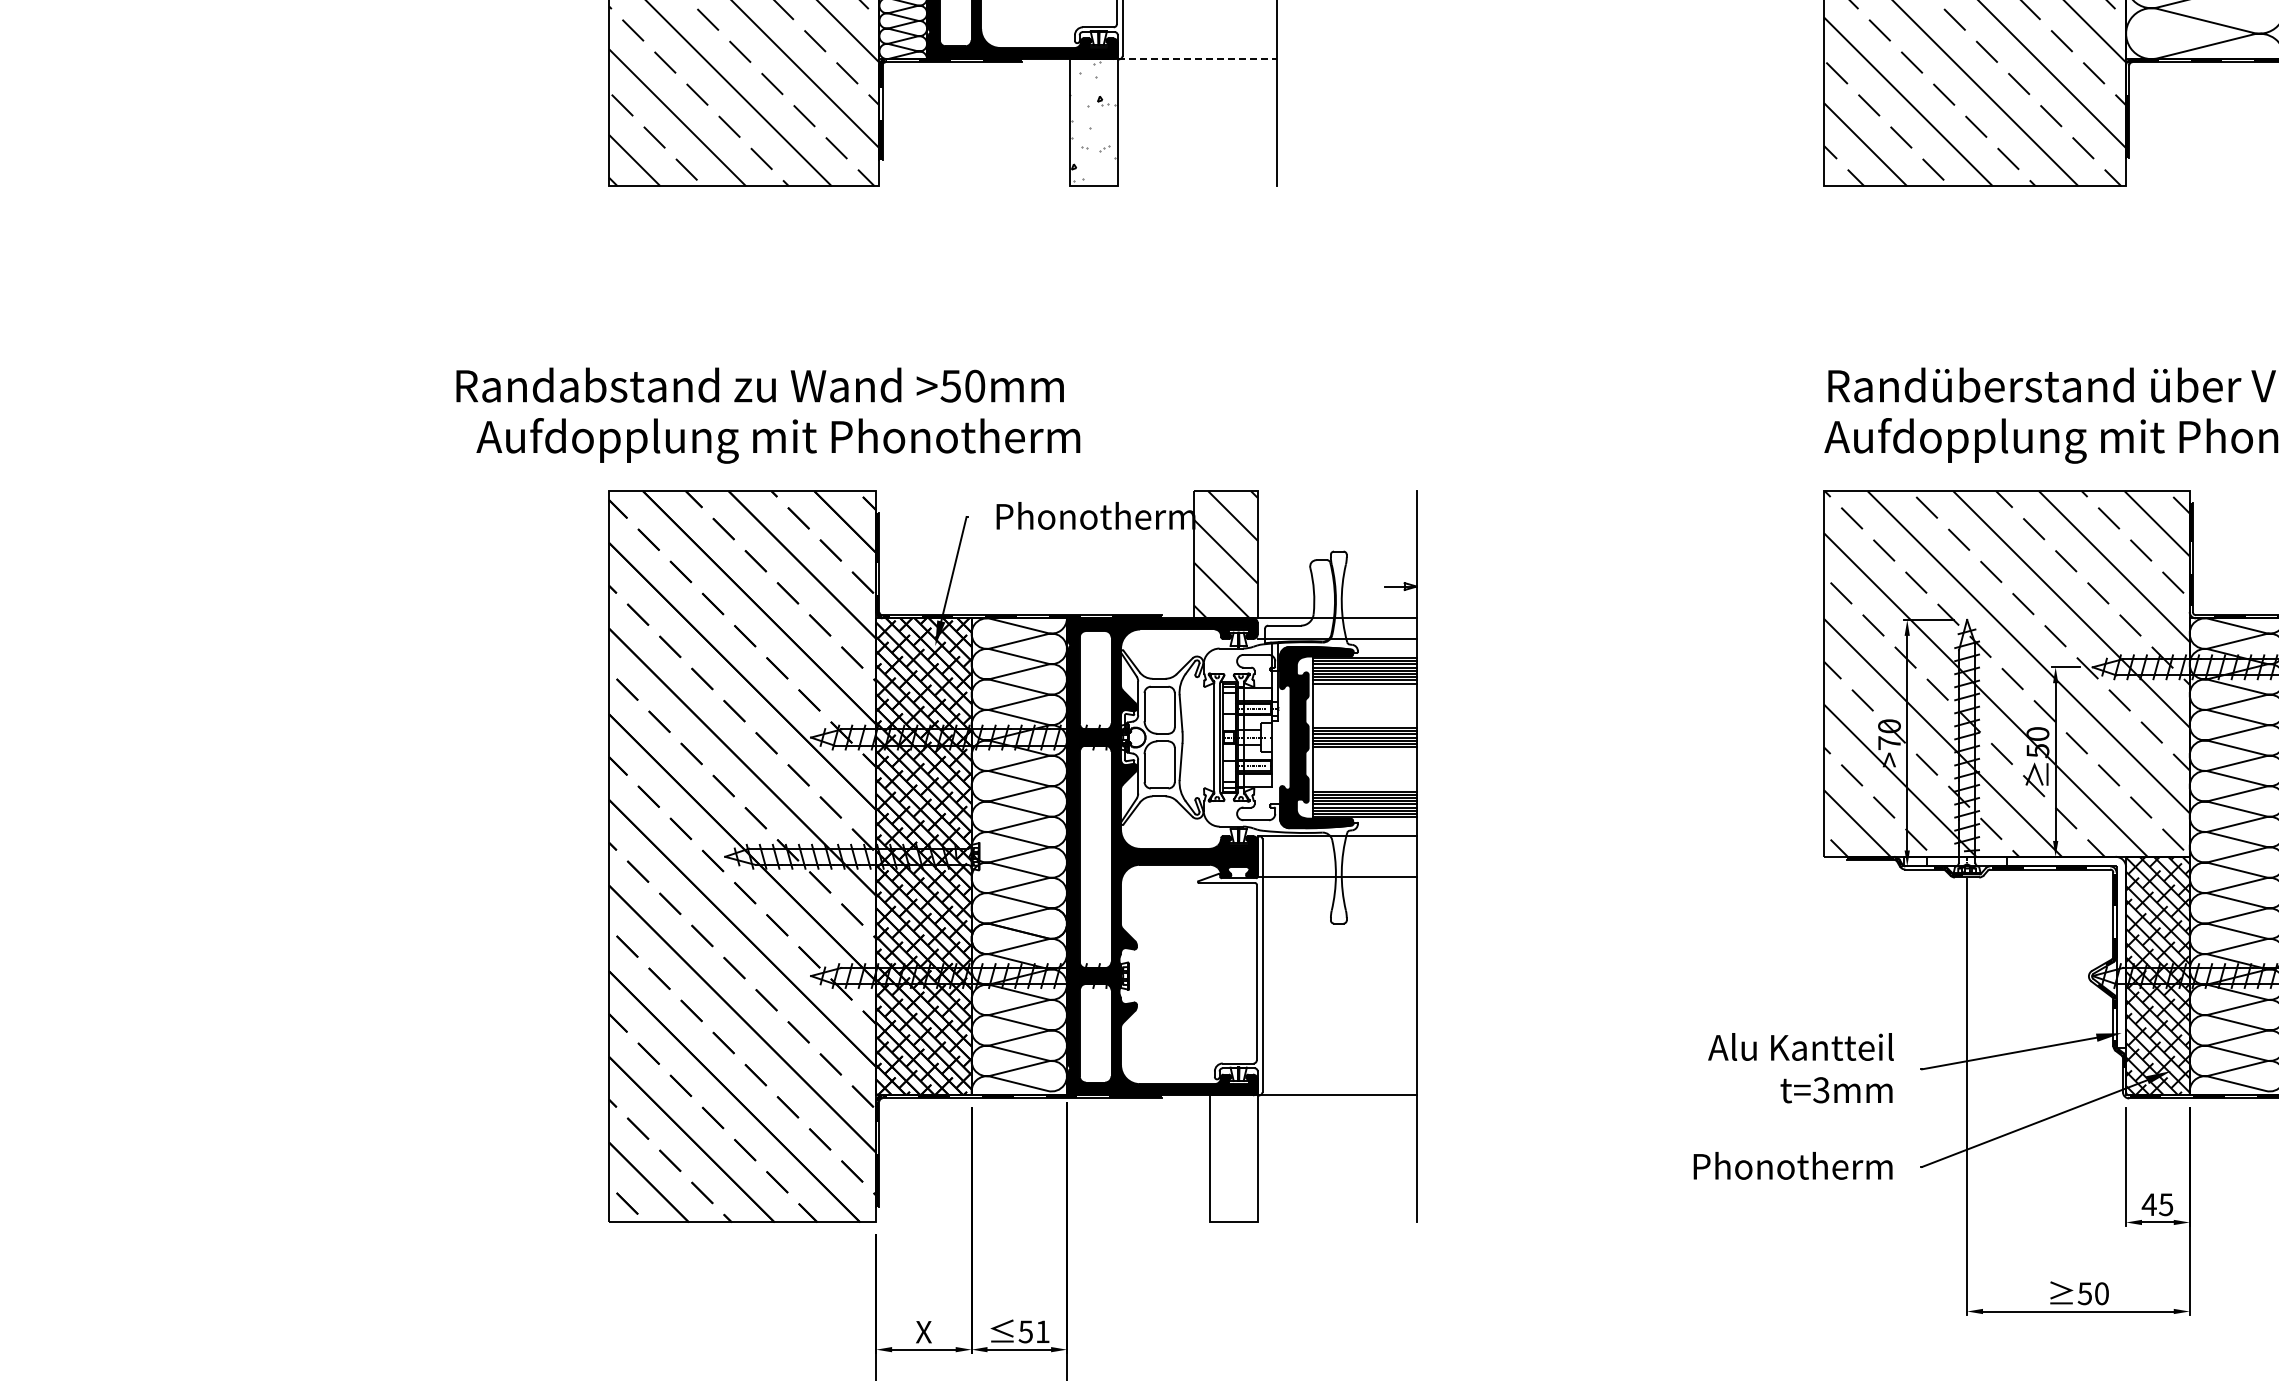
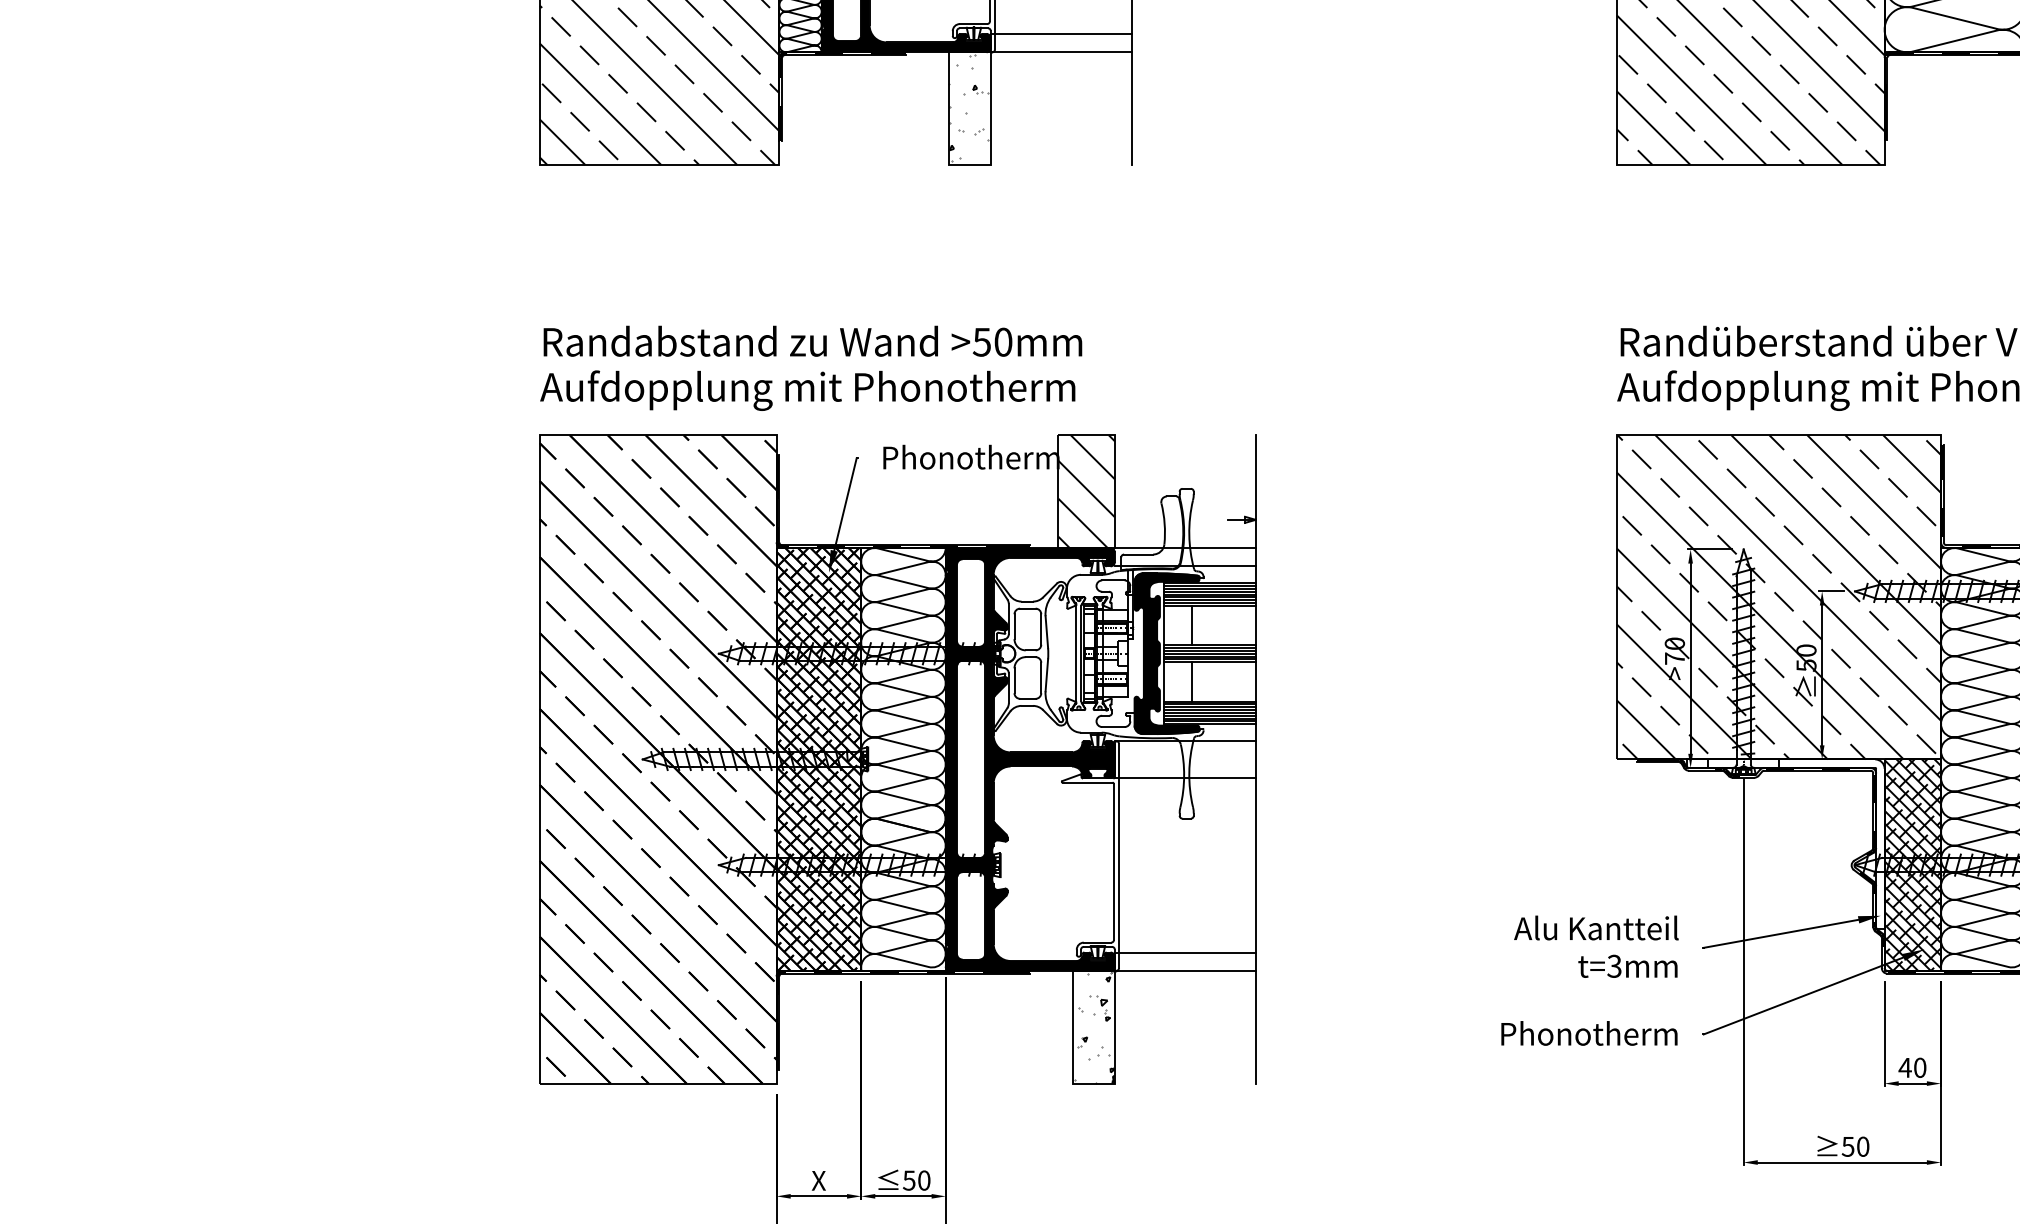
line: (1196, 38) -> (1060, 34), added
line: (1197, 59) -> (1061, 52), dashed -> solid
text: (759, 384) -> (812, 340), moved
text: (778, 440) -> (807, 390), moved
line: (1345, 705) -> (1192, 625), added
line: (1345, 769) -> (1192, 682), added
line: (1336, 1074) -> (1184, 952), added
hatch: (1235, 1159) -> (1095, 1027), added
text: (2166, 1204) -> (1920, 1067), 45 -> 40
text: (1042, 1331) -> (924, 1180), 51 -> 50

